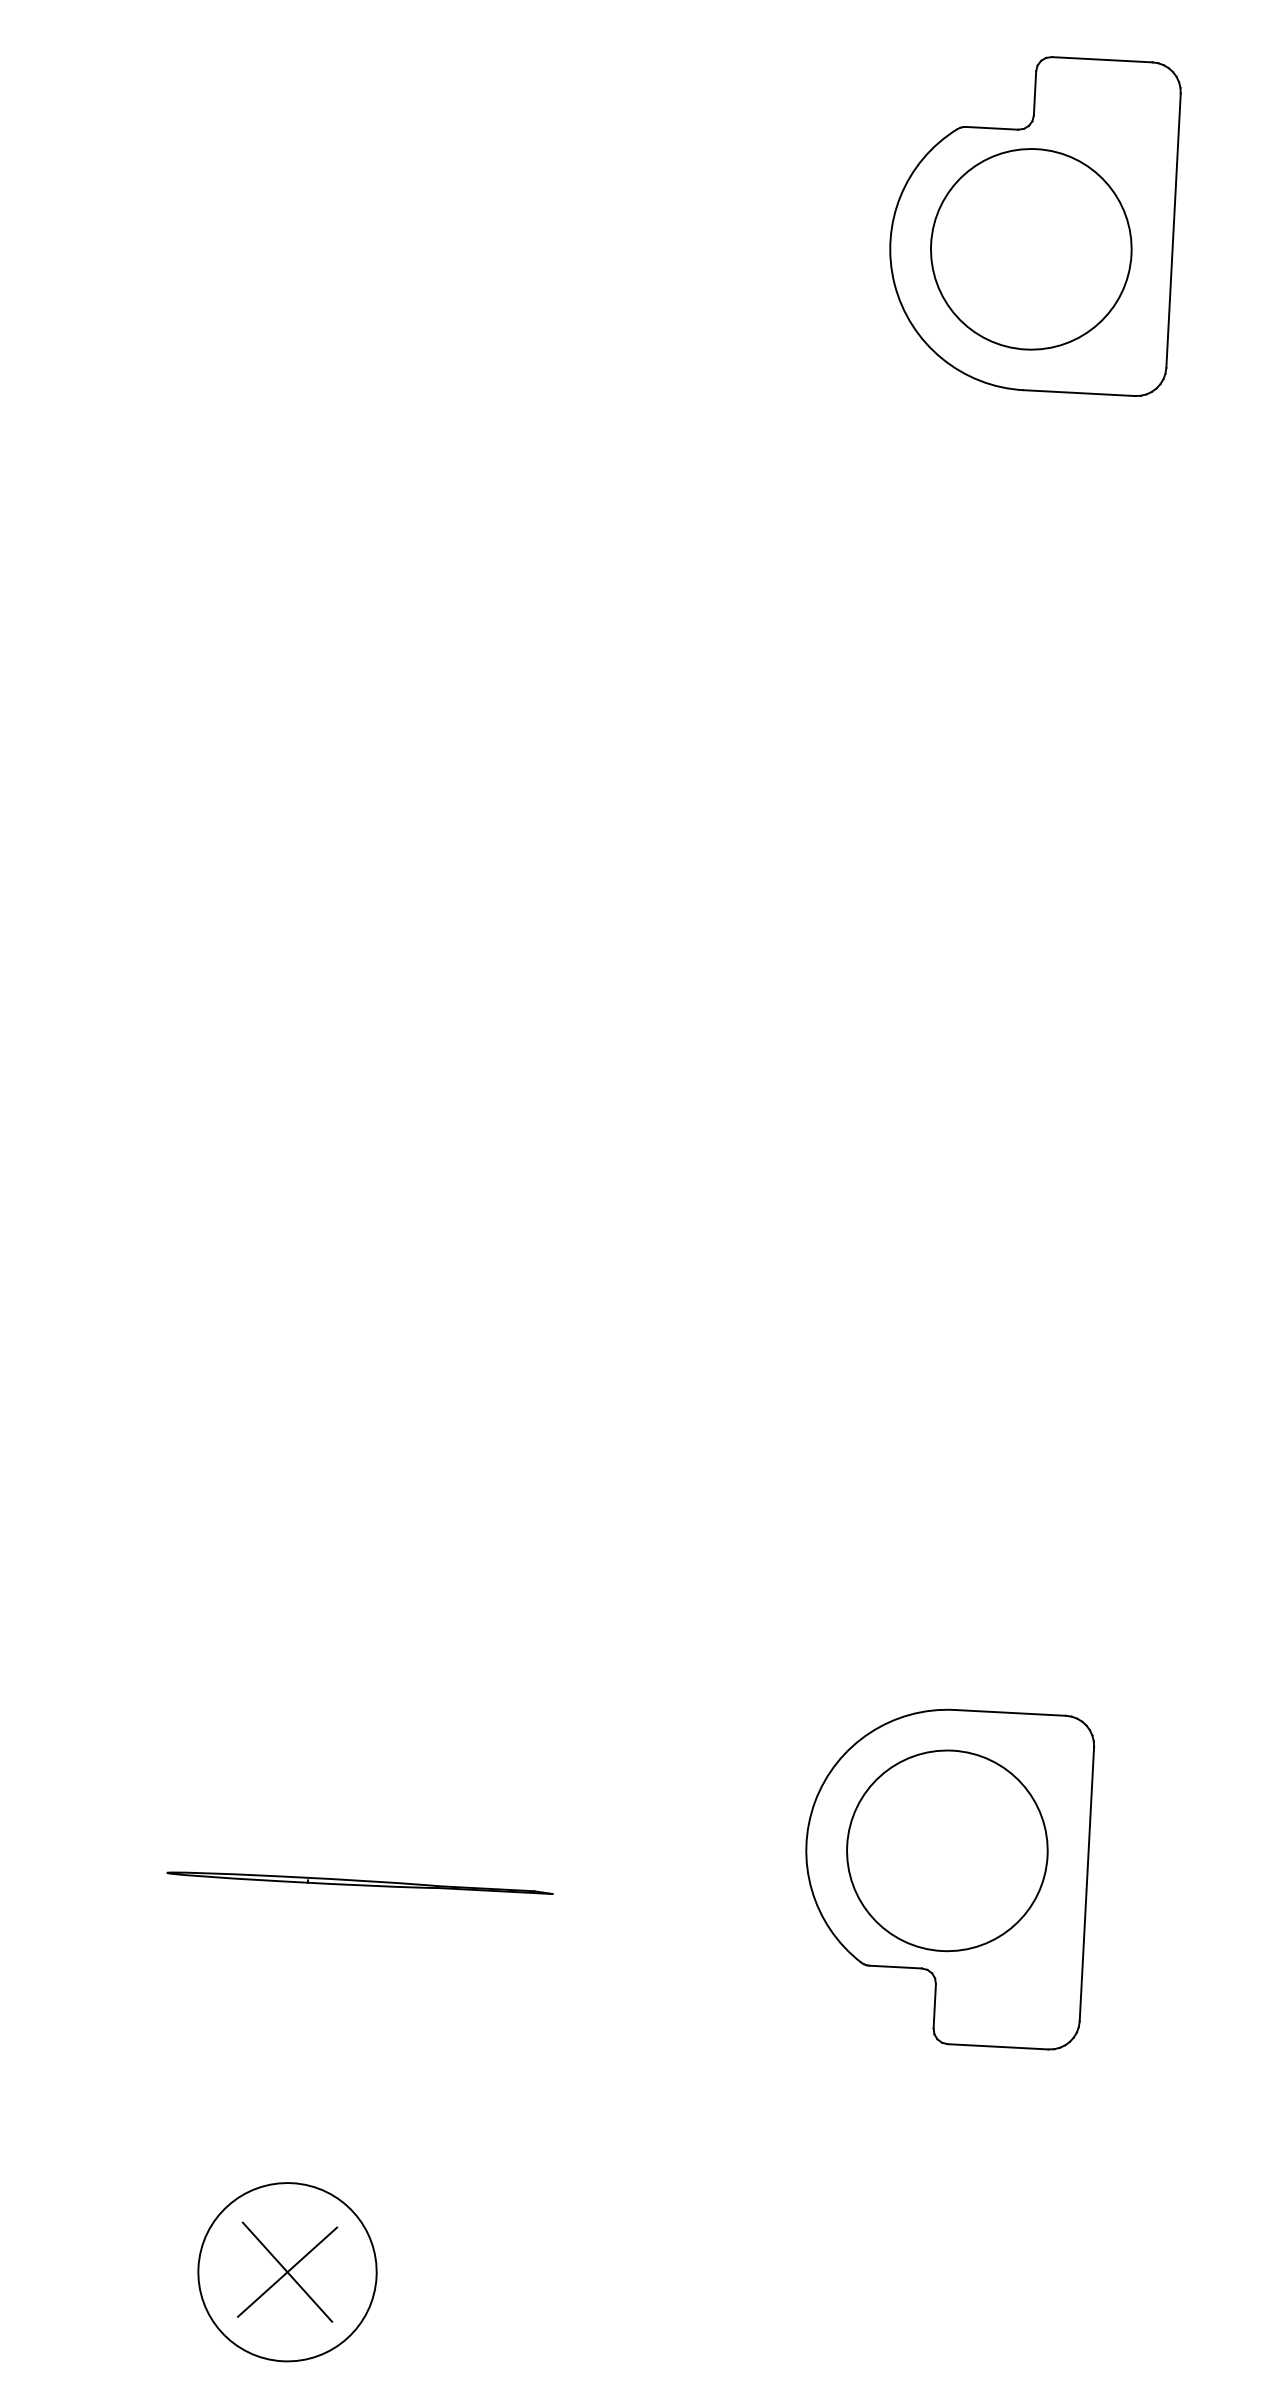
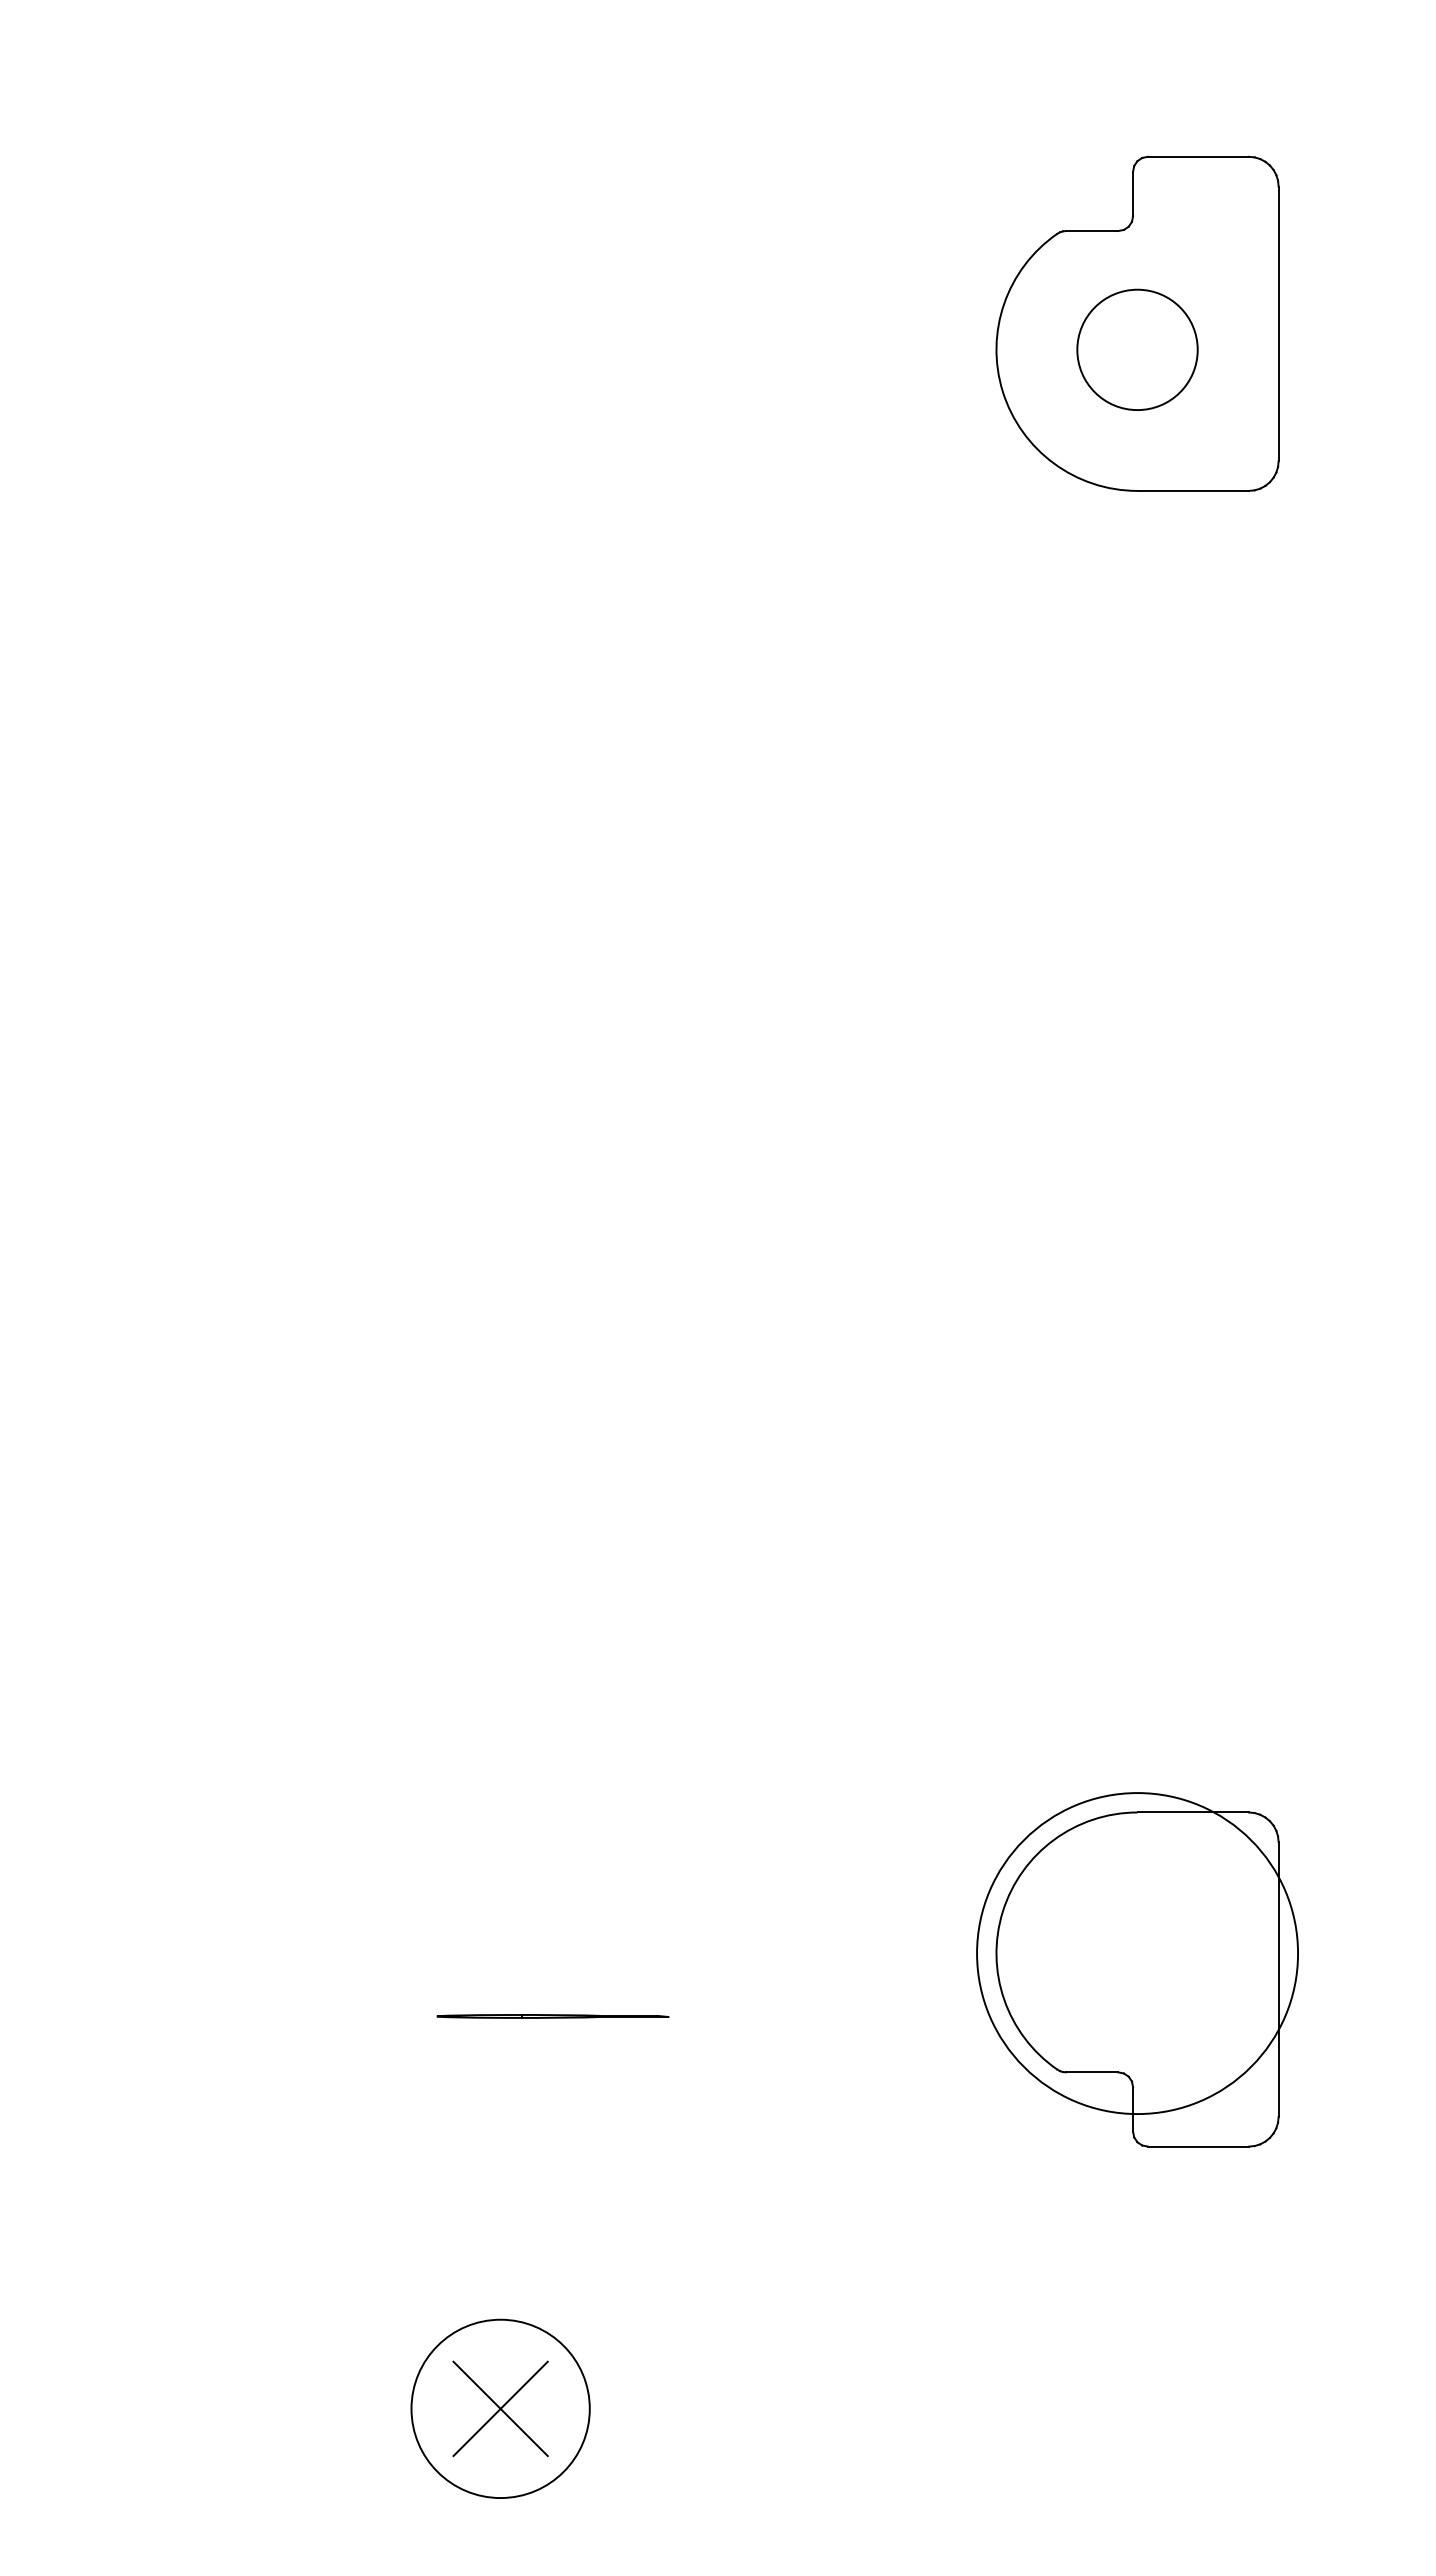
circle: (1031, 248) -> (1137, 349), size x0.6
circle: (947, 1850) -> (1137, 1953), size x1.6
part: (359, 1883) -> (552, 2016), size x0.6

